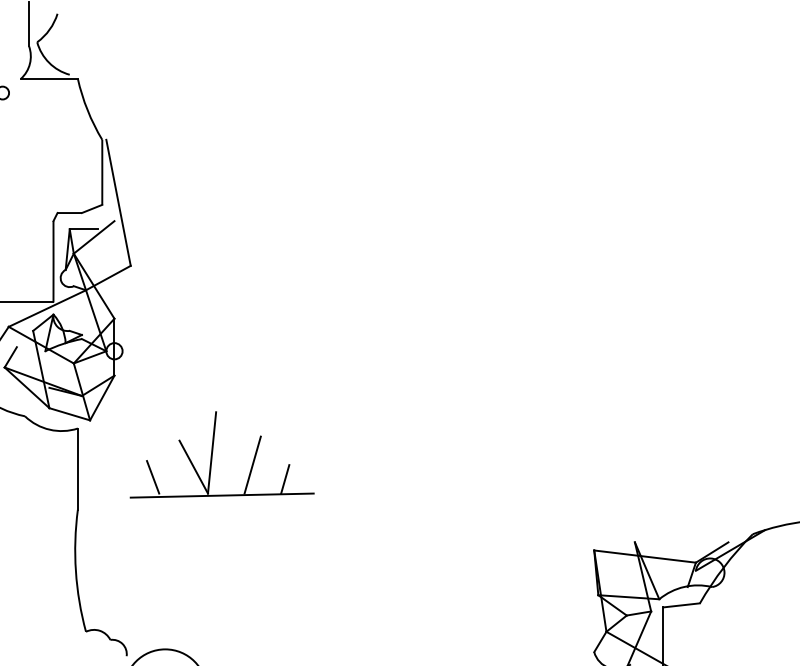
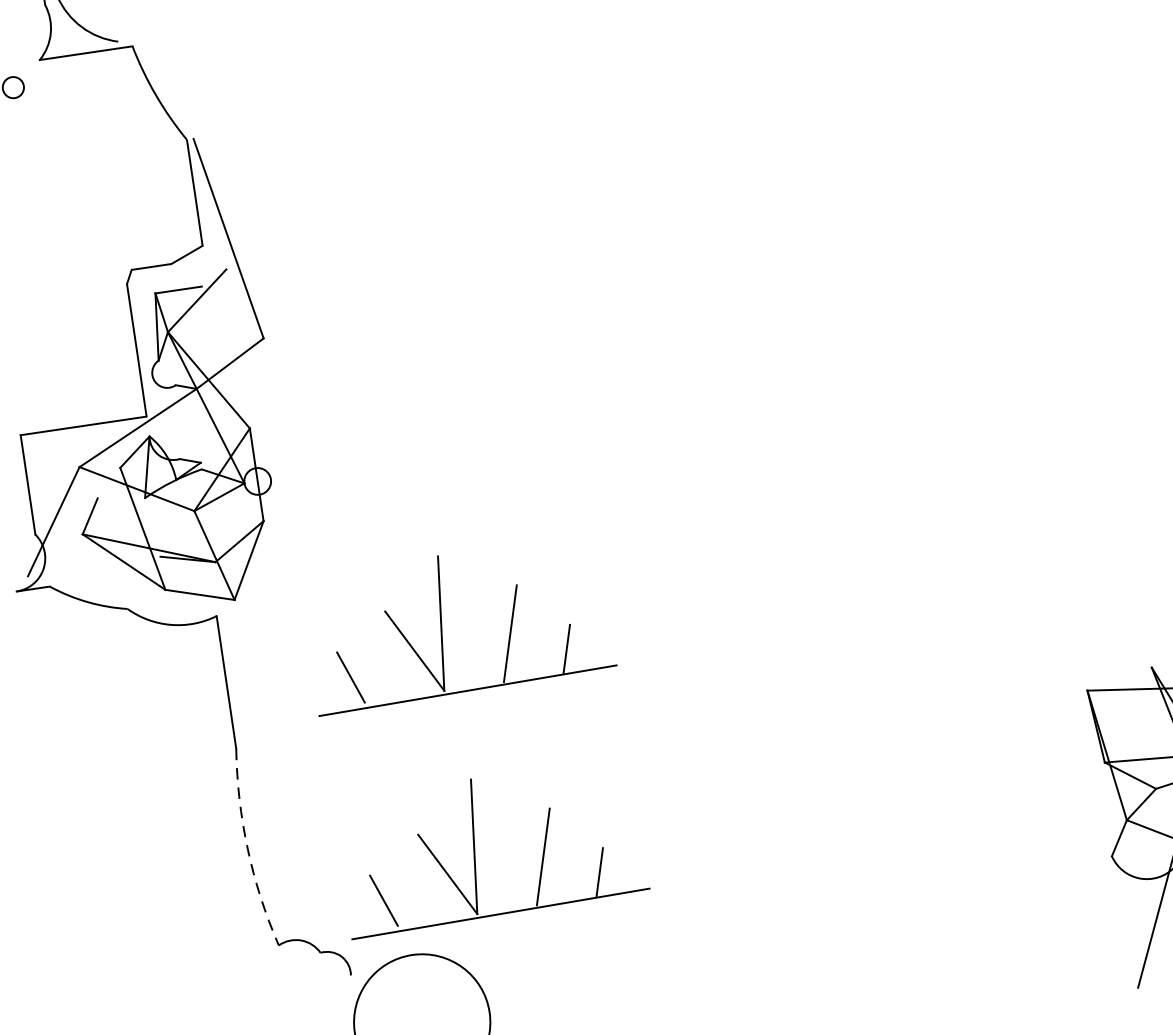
arc: (75, 571) -> (247, 849), solid -> dashed
part: (213, 588) -> (476, 844), added

